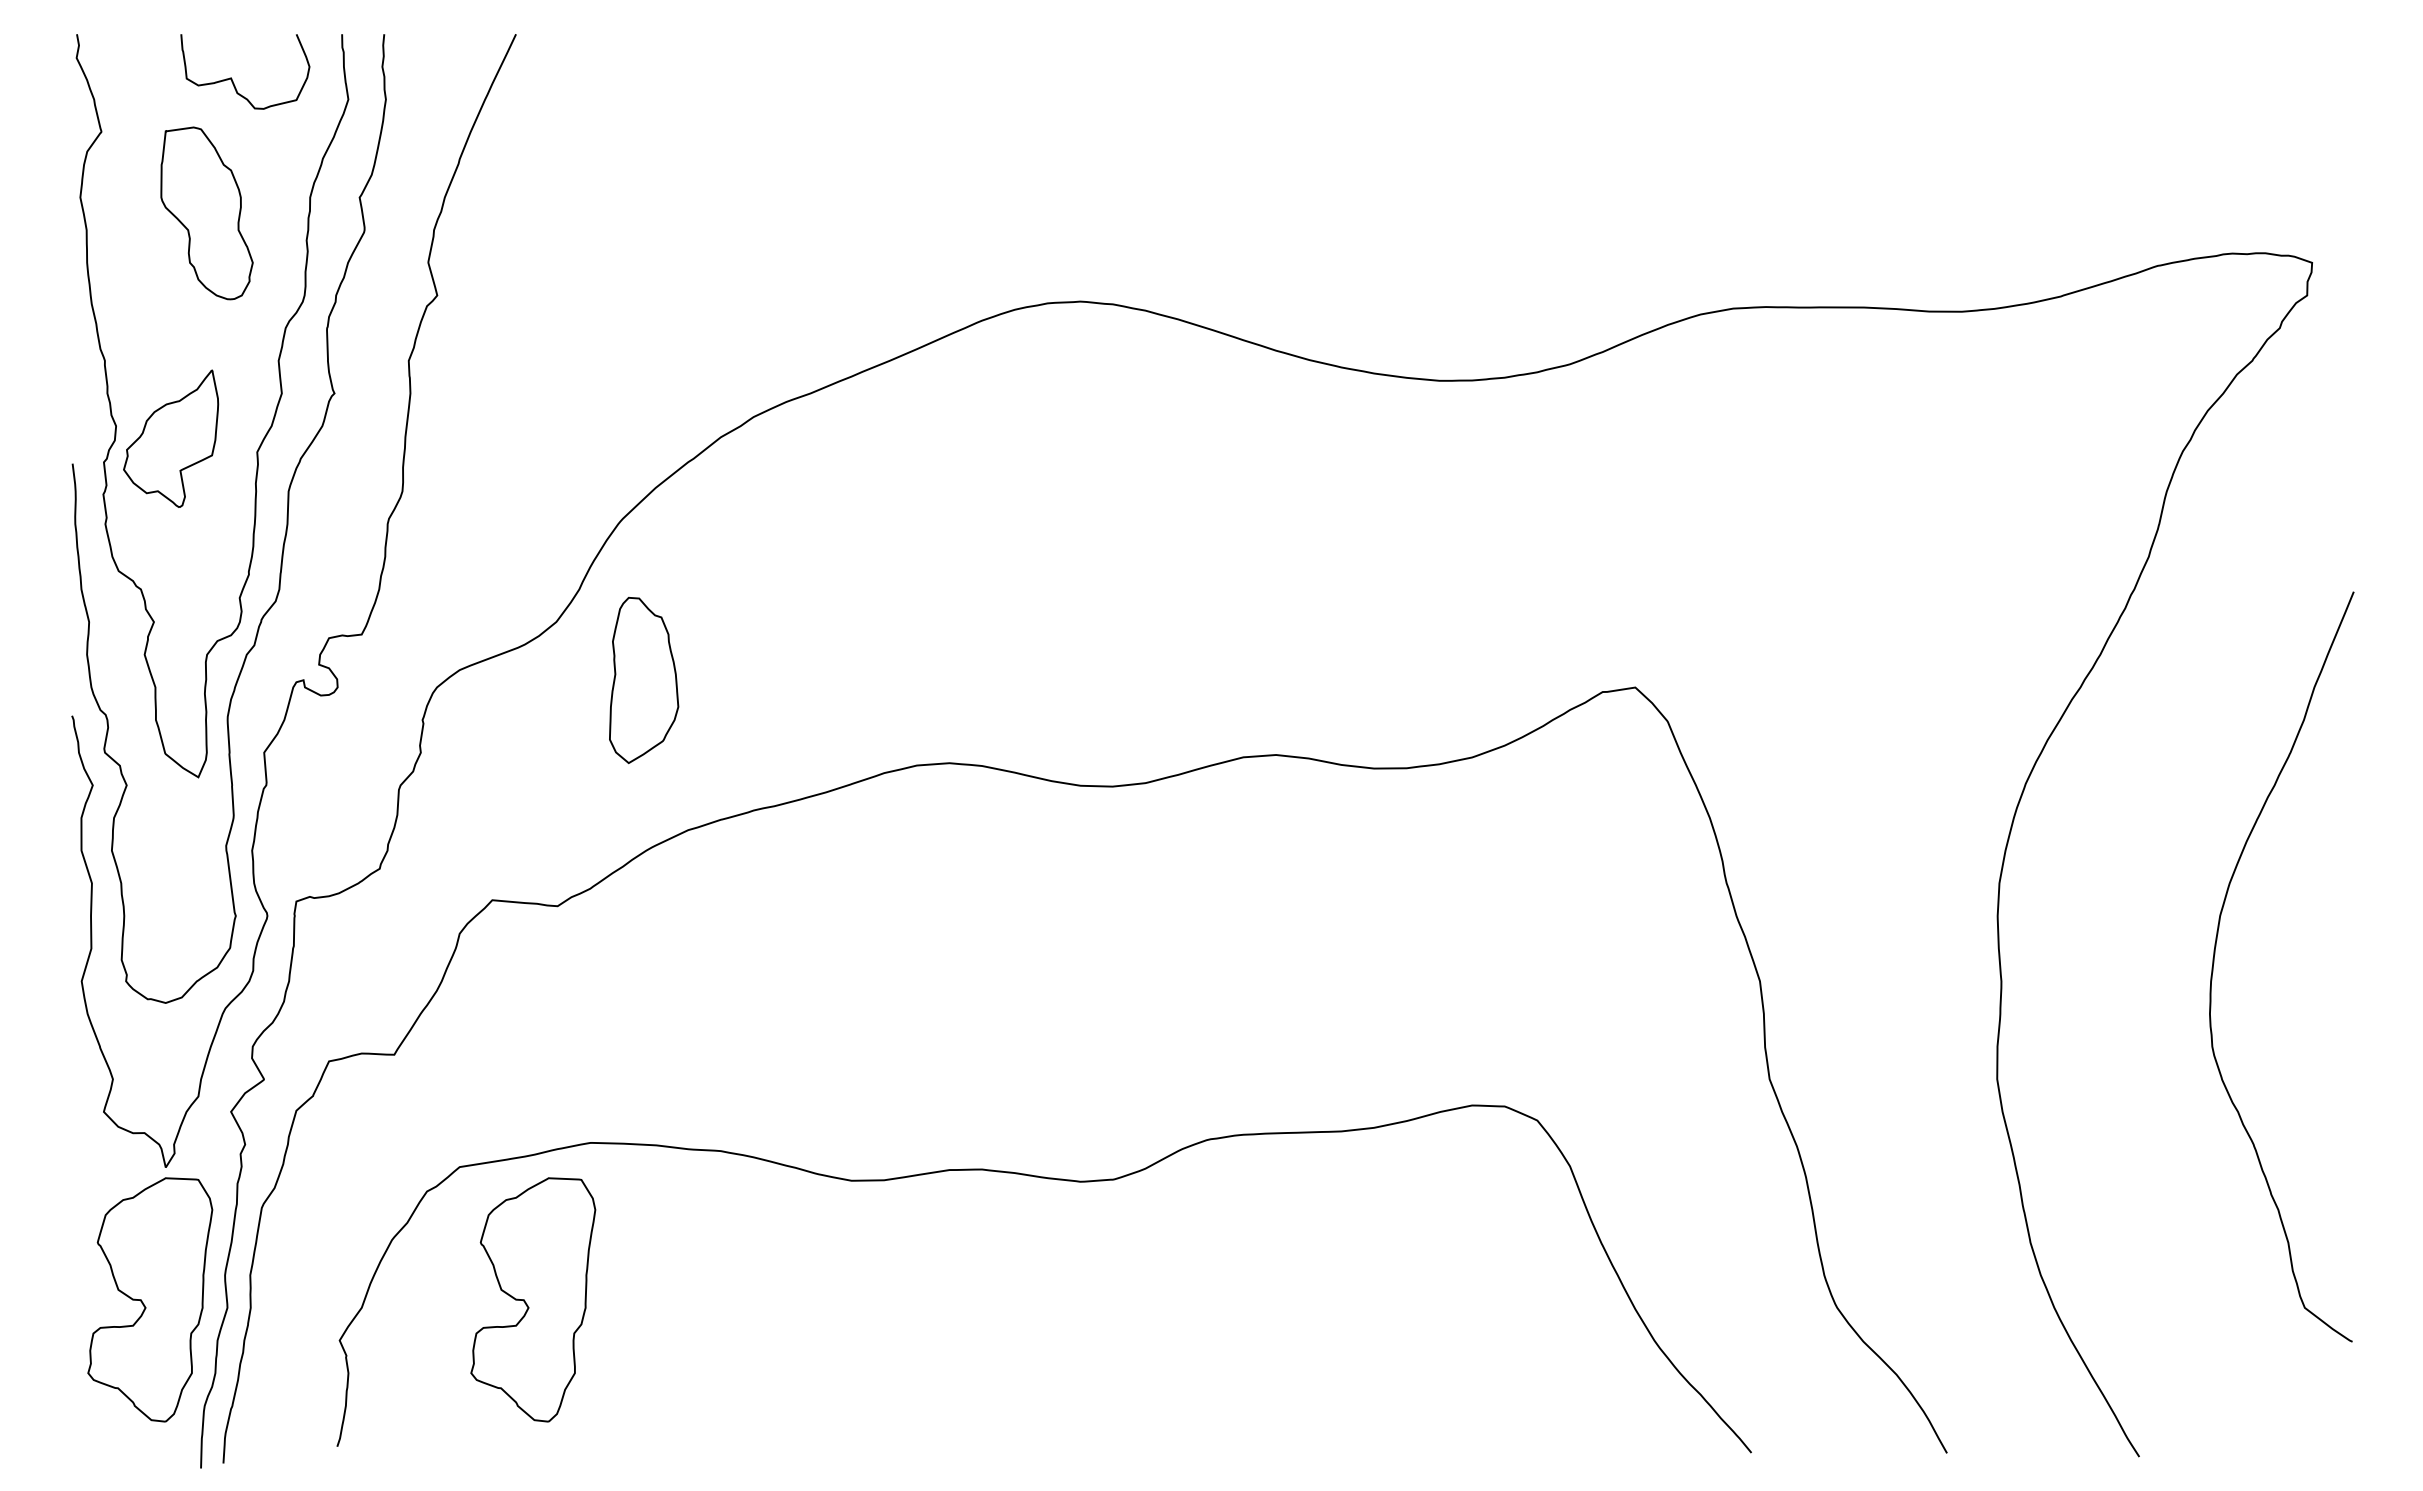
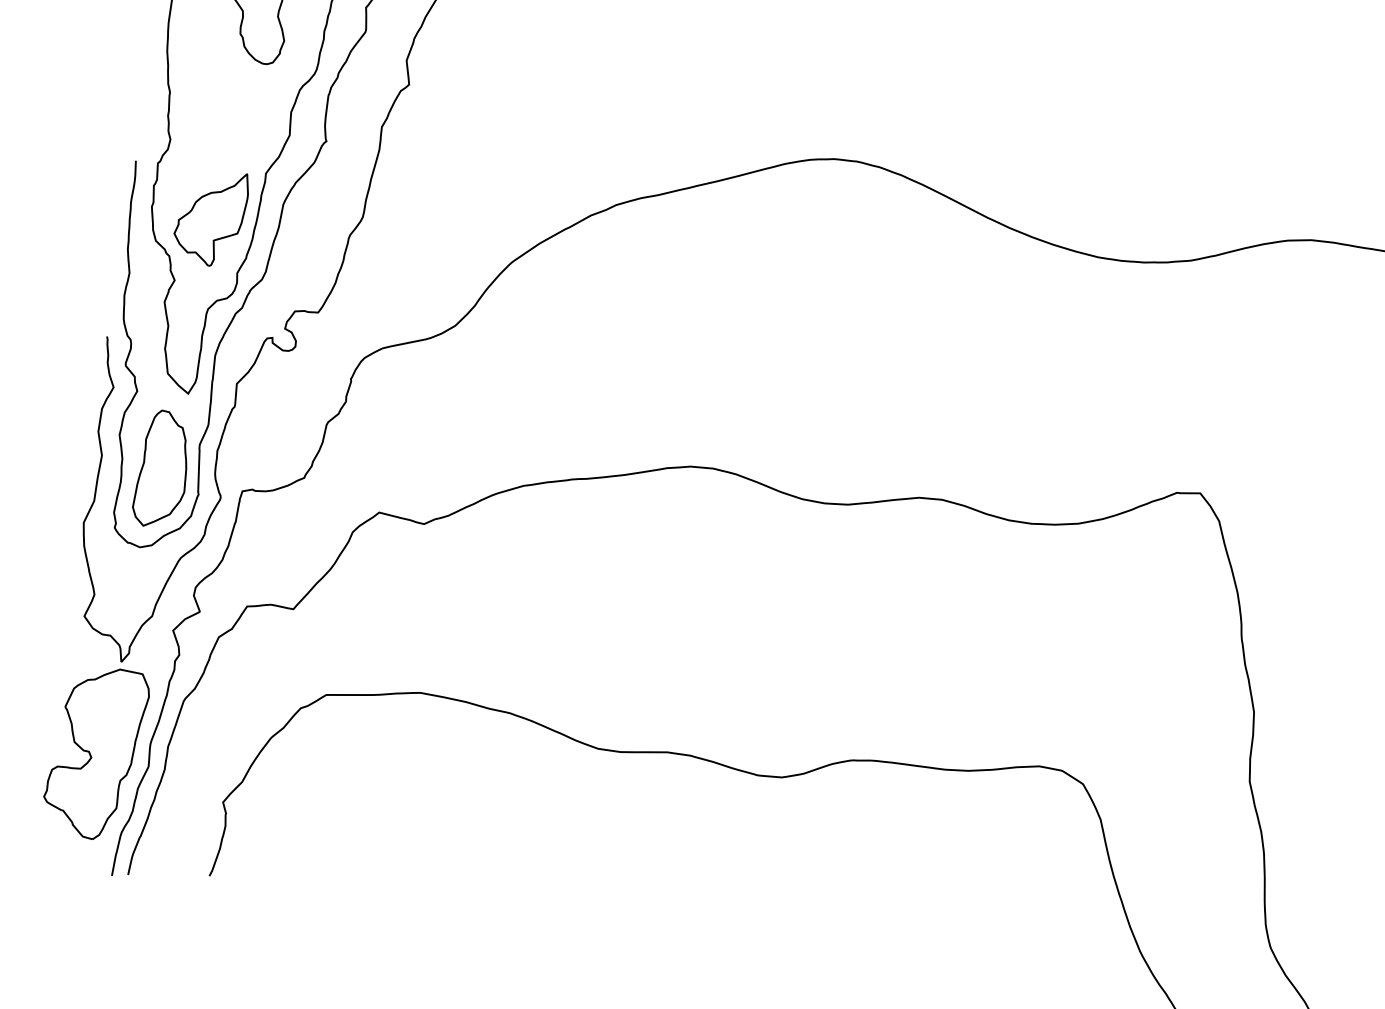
part: (171, 438) -> (211, 217), moved
part: (644, 680) -> (163, 469), moved
part: (533, 1299) -> (362, 795), removed

